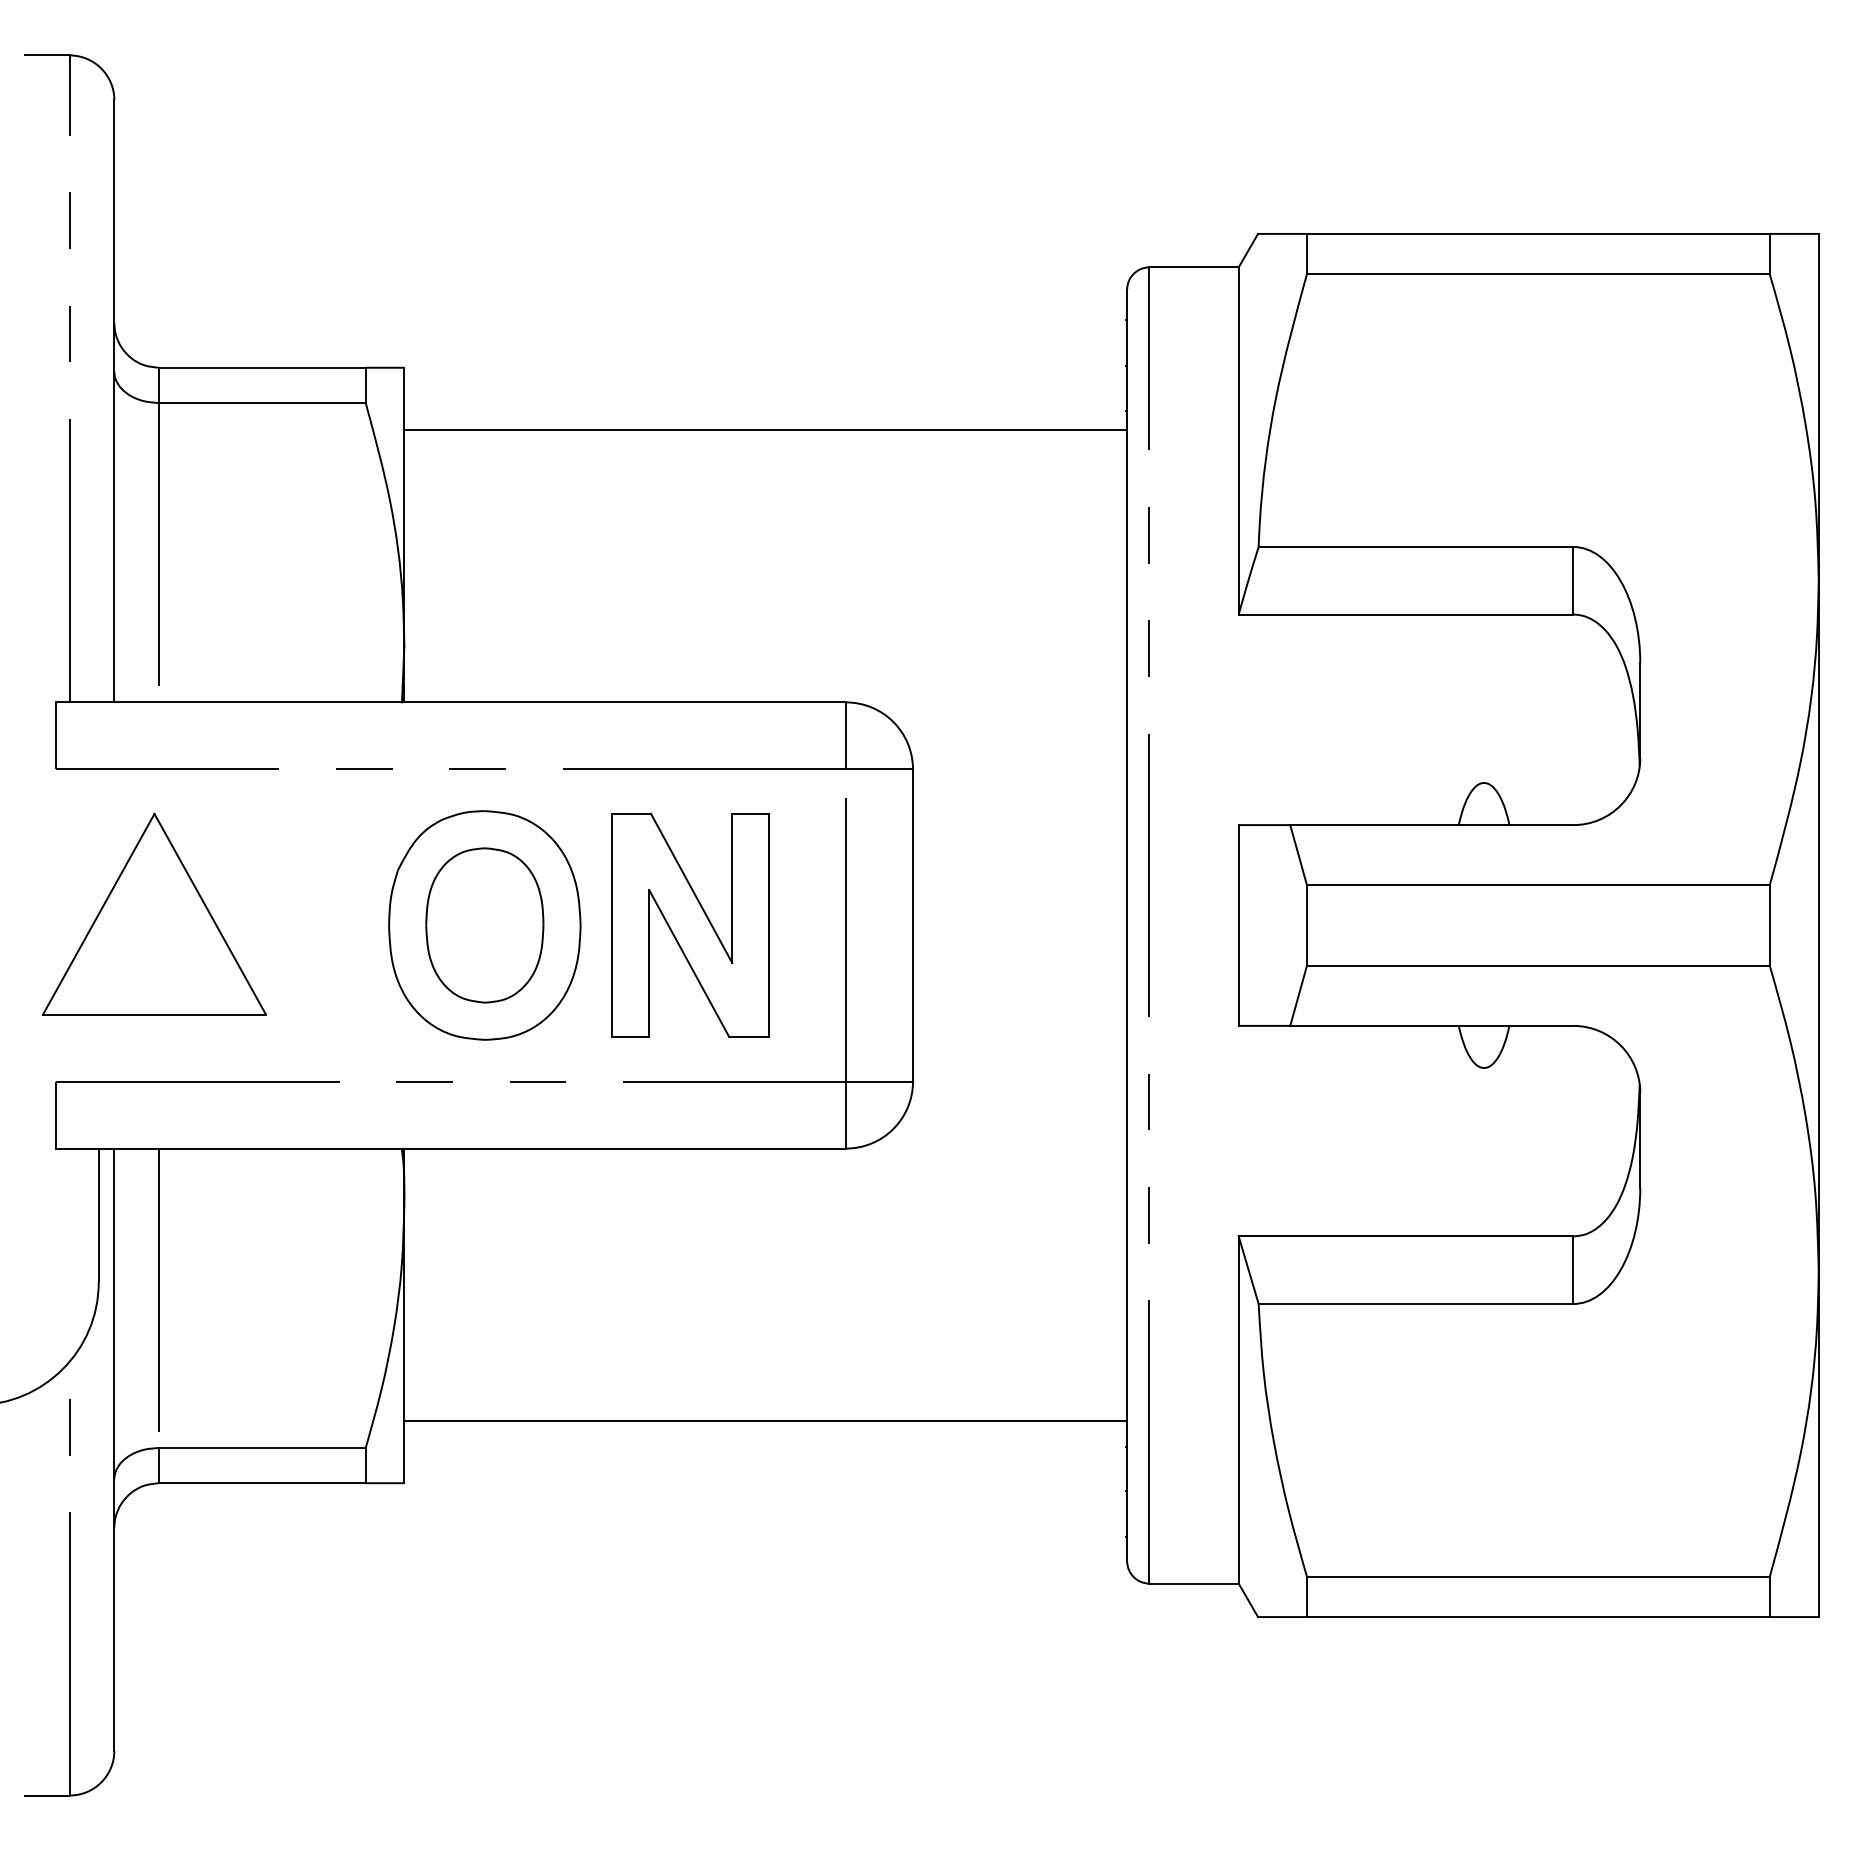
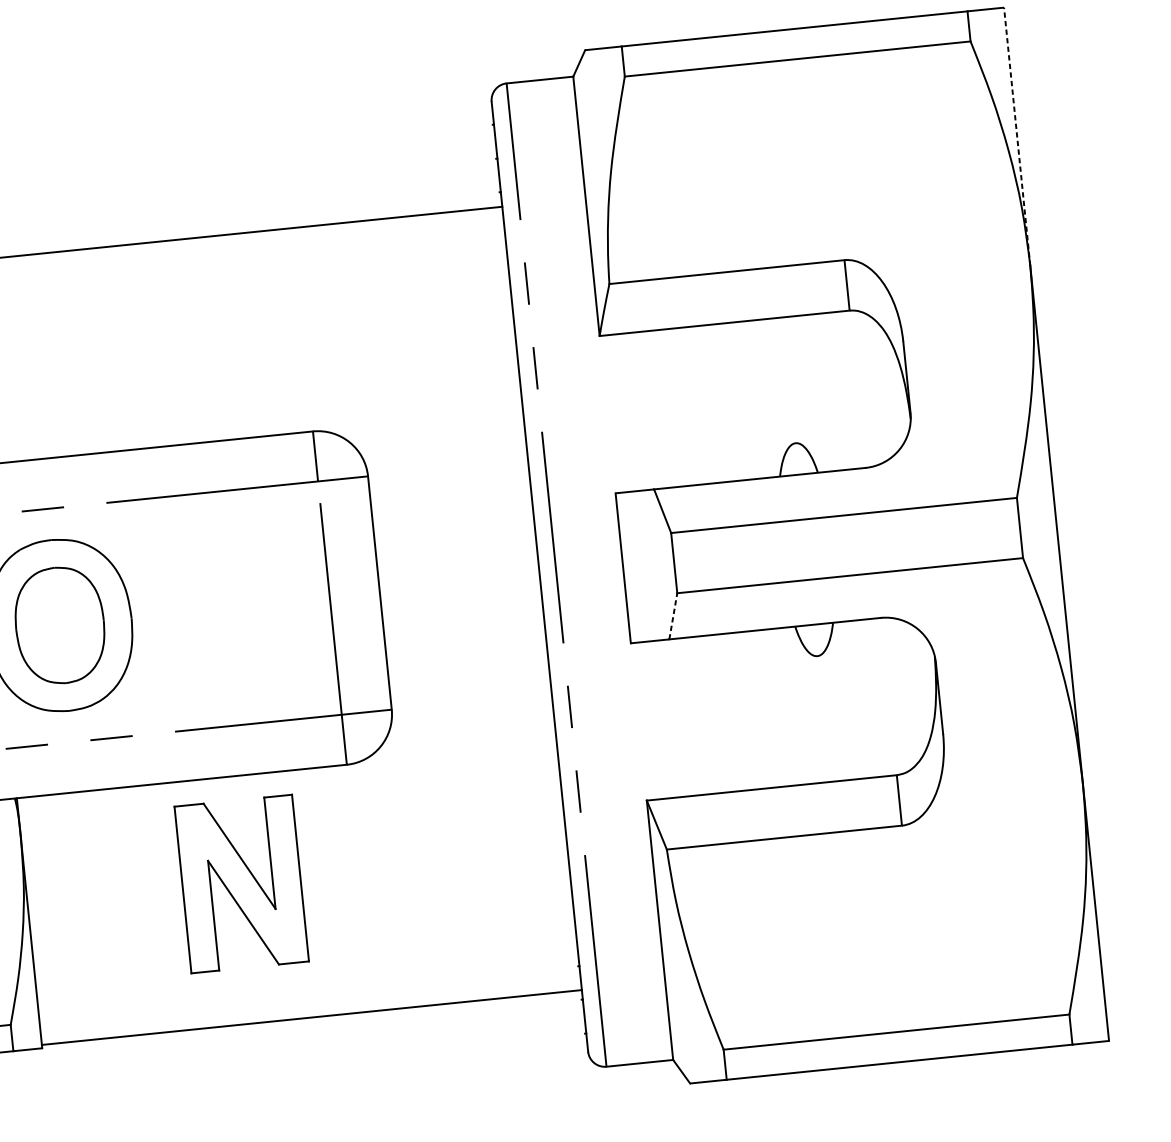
line: (1818, 406) -> (1016, 136), solid -> dashed
part: (690, 924) -> (241, 883), moved
line: (1298, 995) -> (673, 616), solid -> dashed
line: (765, 1420) -> (311, 1017), moved

